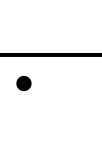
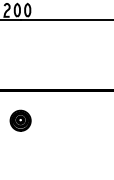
part: (23, 83) -> (20, 120), size x1.43

